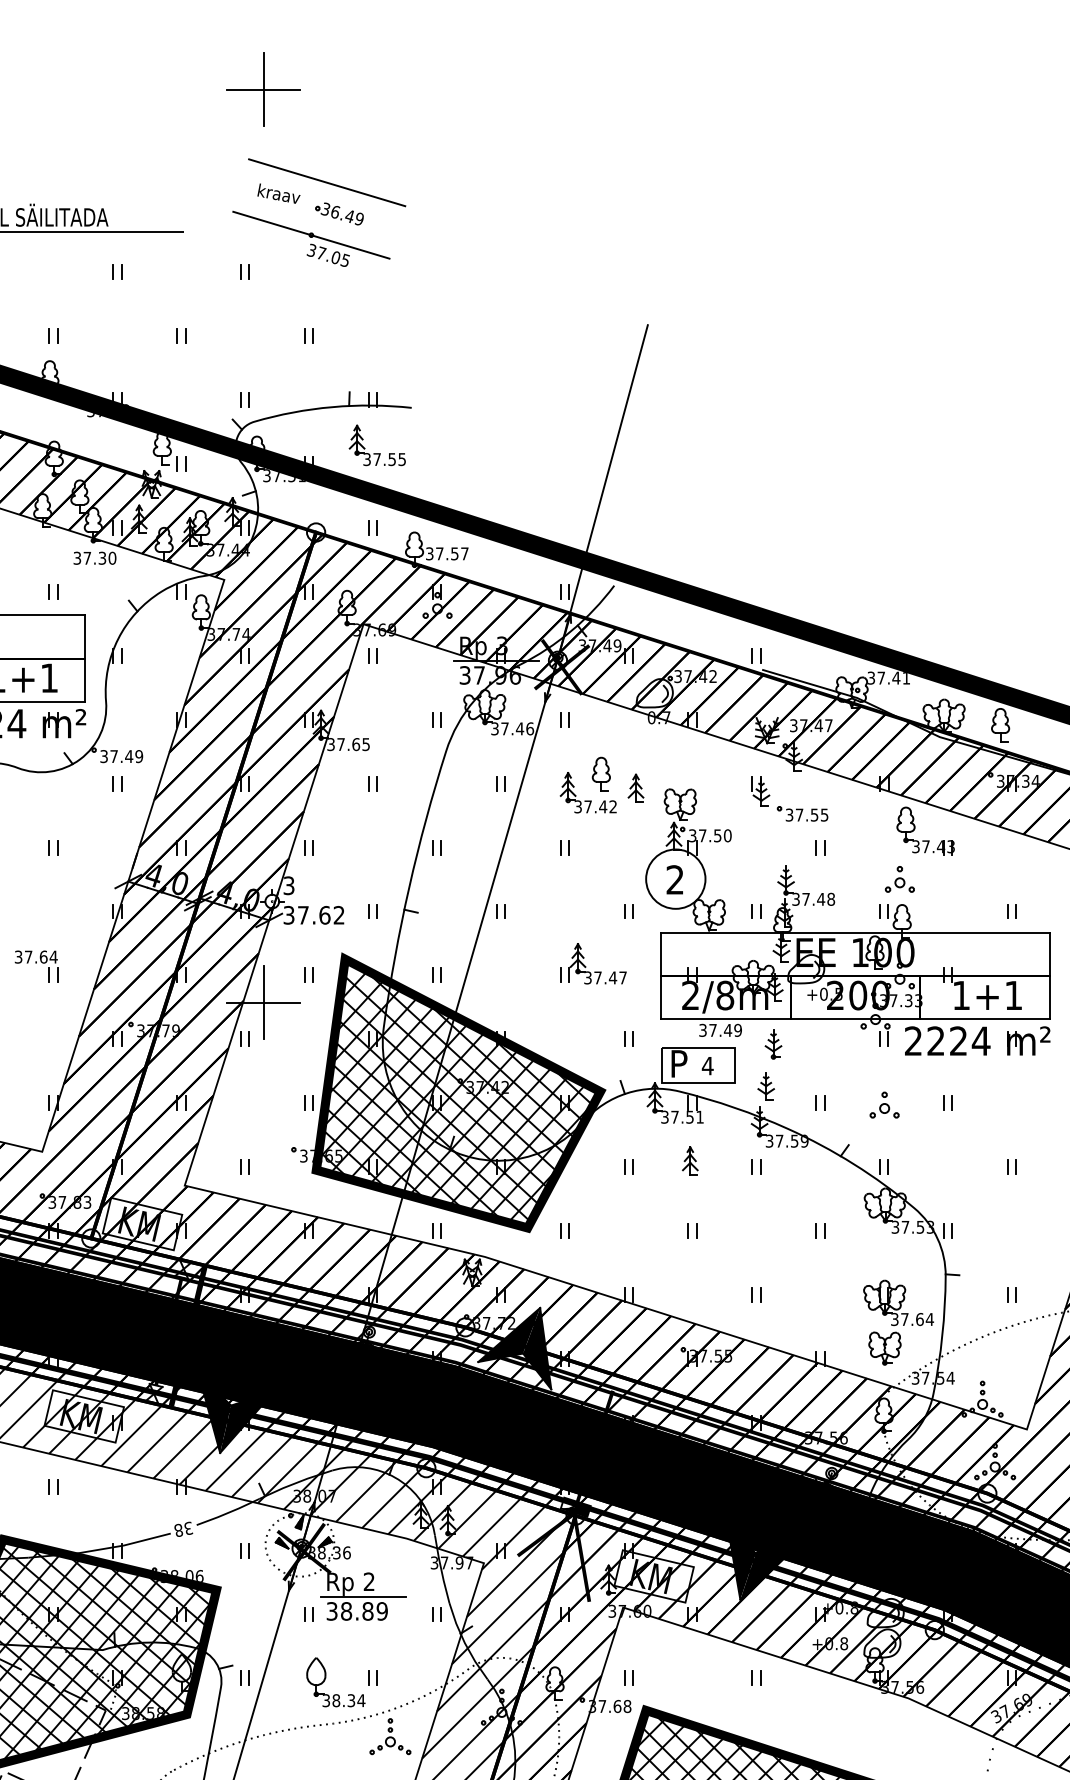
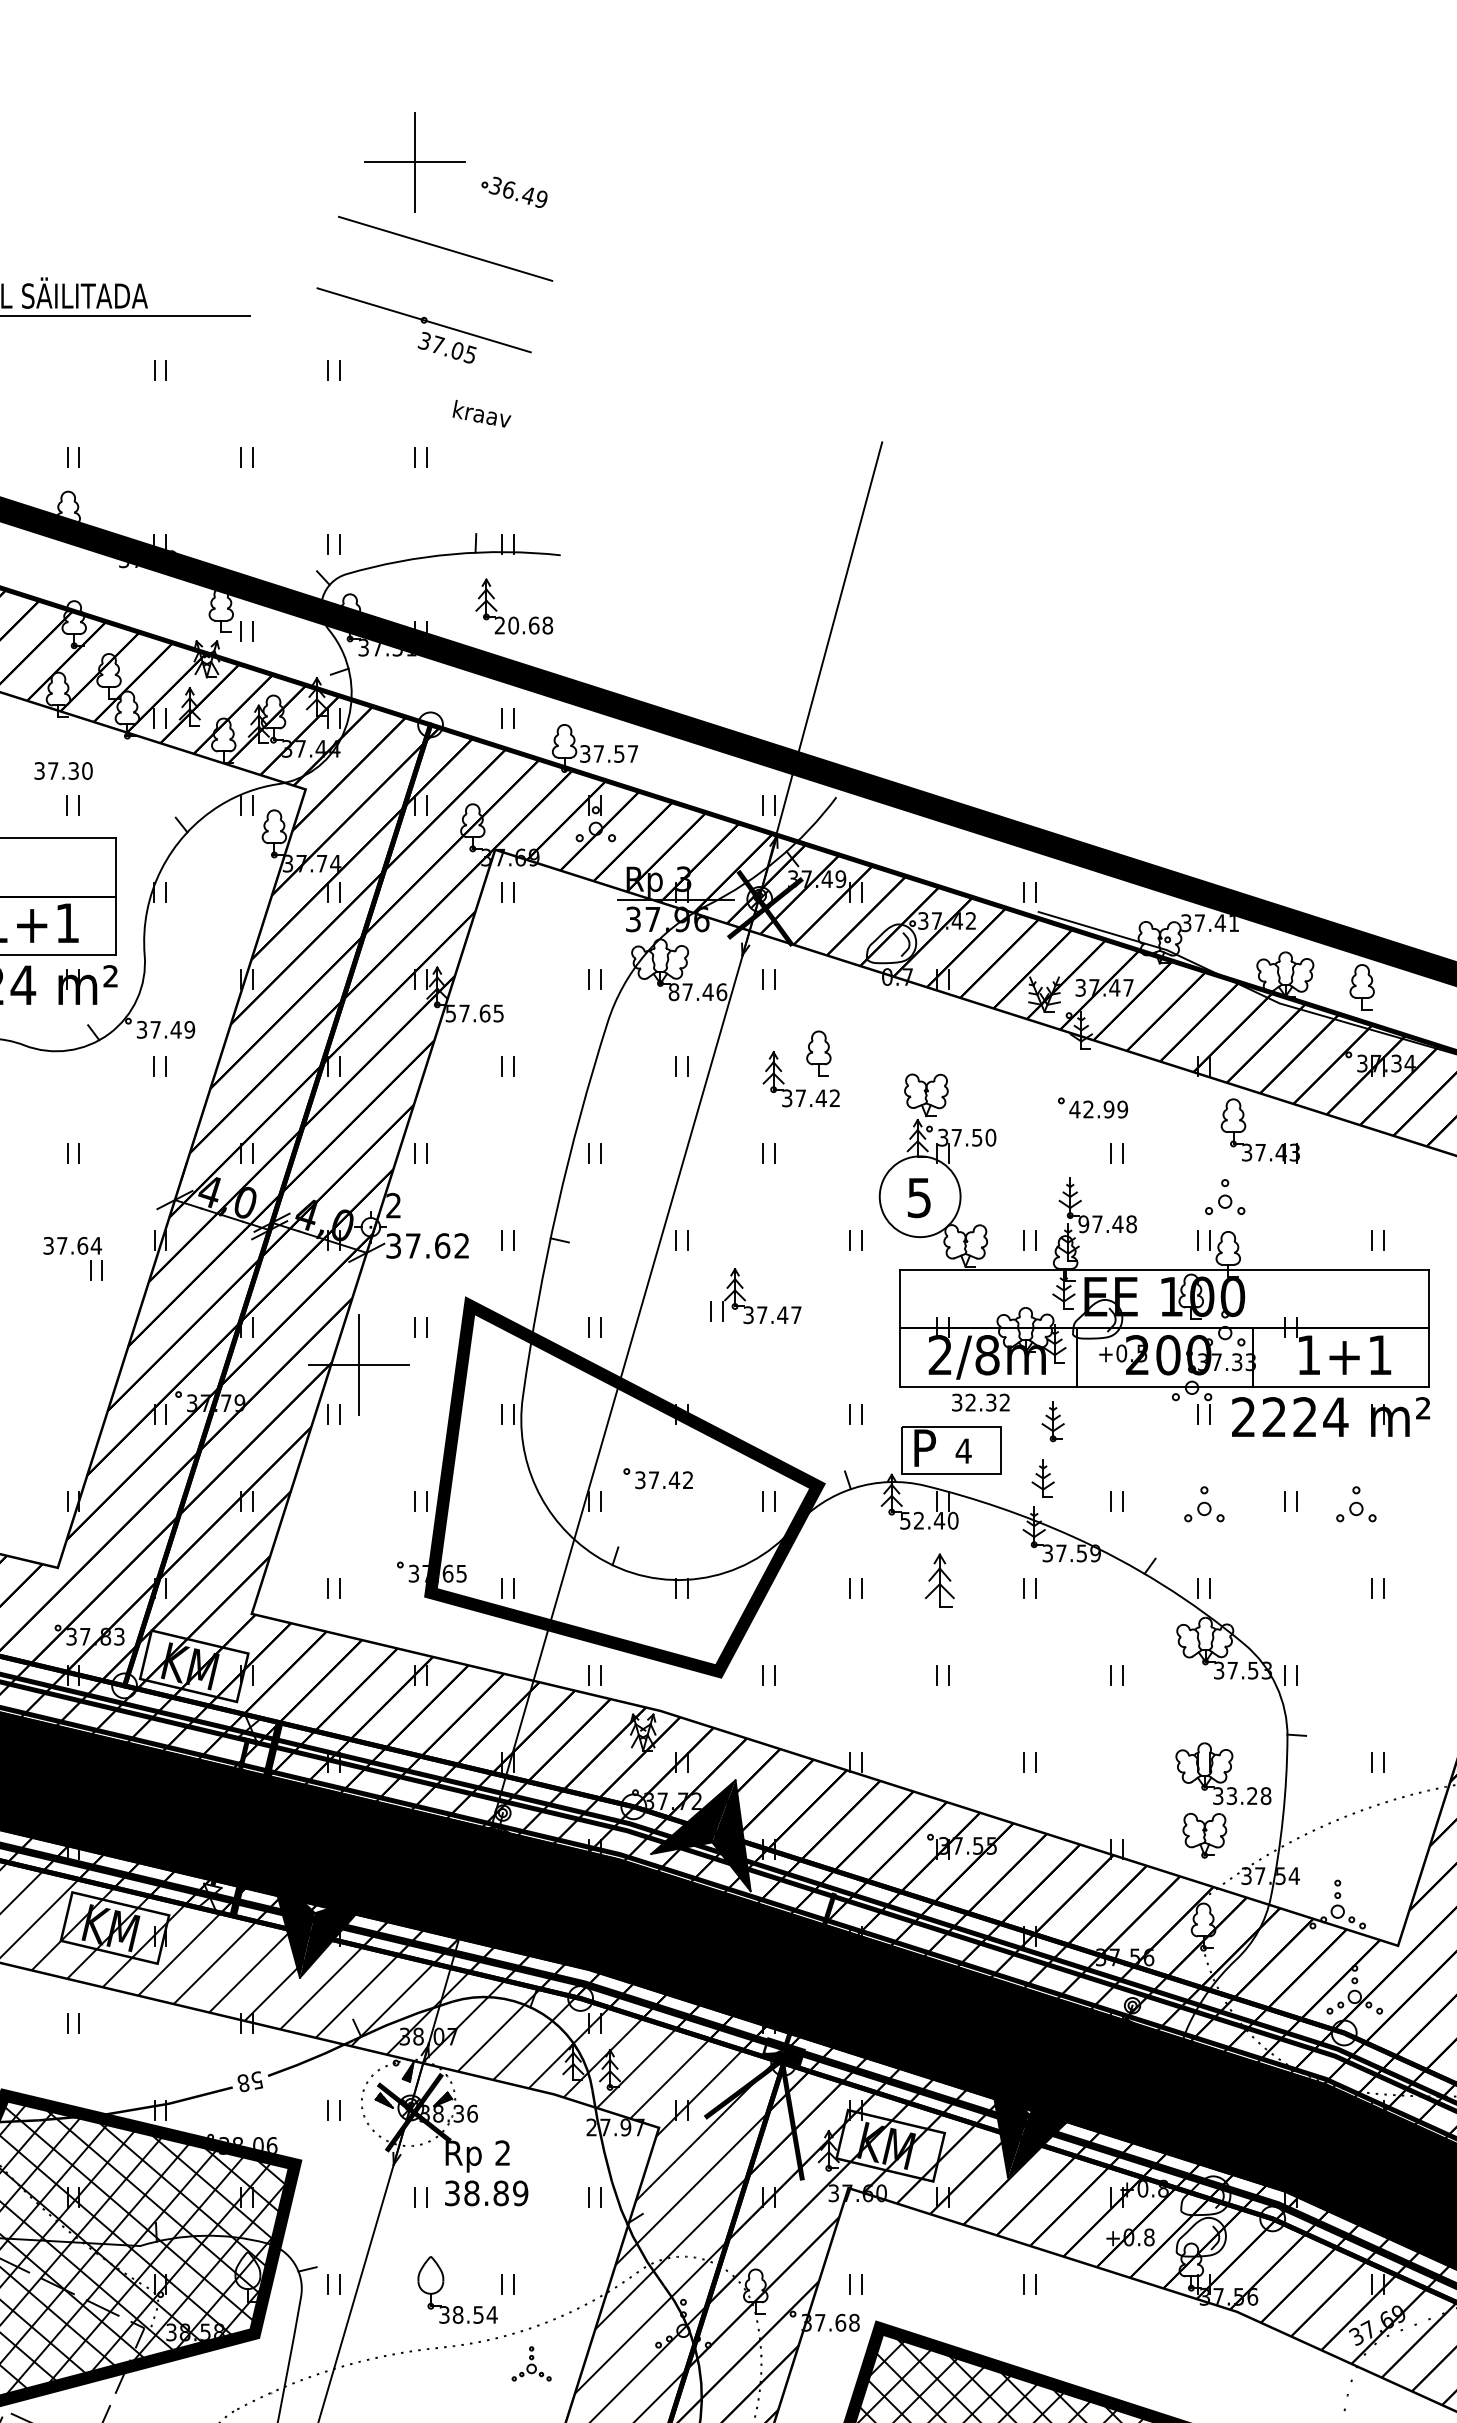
part: (263, 89) -> (414, 162), moved
text: (278, 193) -> (481, 413), moved
part: (339, 213) -> (514, 191), moved
text: (385, 459) -> (524, 625), 37.55 -> 20.68
text: (94, 557) -> (63, 770), moved
text: (494, 729) -> (673, 992), 37.46 -> 87.46
text: (330, 743) -> (450, 1012), 37.65 -> 57.65
part: (635, 787) -> (865, 1072), removed
part: (760, 791) -> (1035, 1077), removed
text: (806, 815) -> (1098, 1109), 37.55 -> 42.99
text: (674, 879) -> (918, 1197), 2 -> 5
text: (288, 885) -> (393, 1205), 3 -> 2
text: (795, 899) -> (1083, 1224), 37.48 -> 97.48
part: (36, 966) -> (72, 1258), moved
part: (586, 967) -> (746, 1300), moved
text: (725, 1030) -> (987, 1402), 37.49 -> 32.32
hatch: (456, 1092) -> (621, 1486), removed
part: (996, 1105) -> (1356, 1504), added
text: (682, 1117) -> (929, 1520), 37.51 -> 52.40
part: (690, 1160) -> (939, 1579), size x1.4
text: (917, 1319) -> (1248, 1796), 37.64 -> 33.28
text: (188, 1528) -> (257, 2080), 38 -> 58
text: (434, 1562) -> (591, 2127), 37.97 -> 27.97
line: (363, 1596) -> (494, 2173), removed
text: (351, 1700) -> (478, 2314), 38.34 -> 38.54
part: (390, 1736) -> (531, 2363), size x0.7

